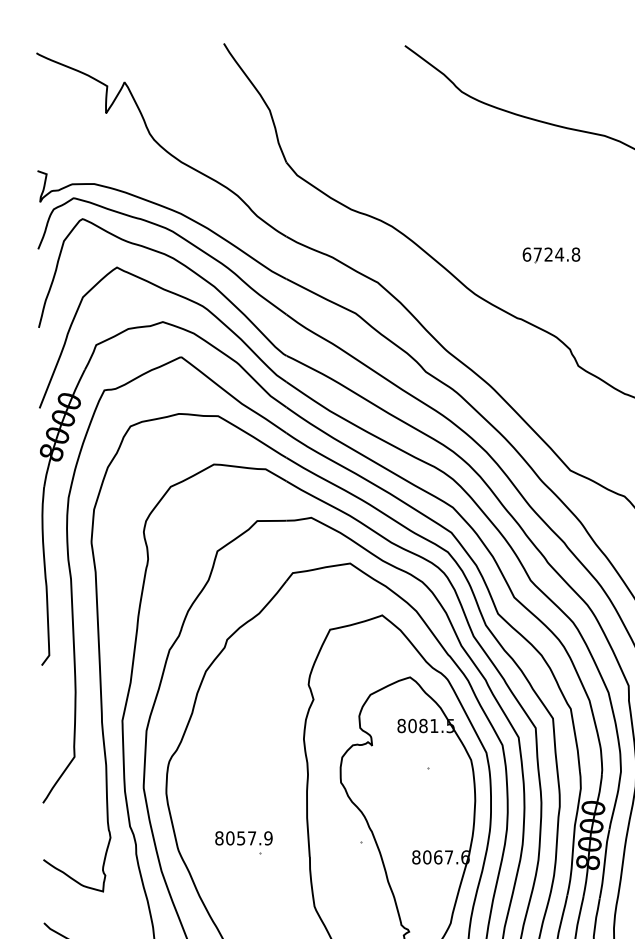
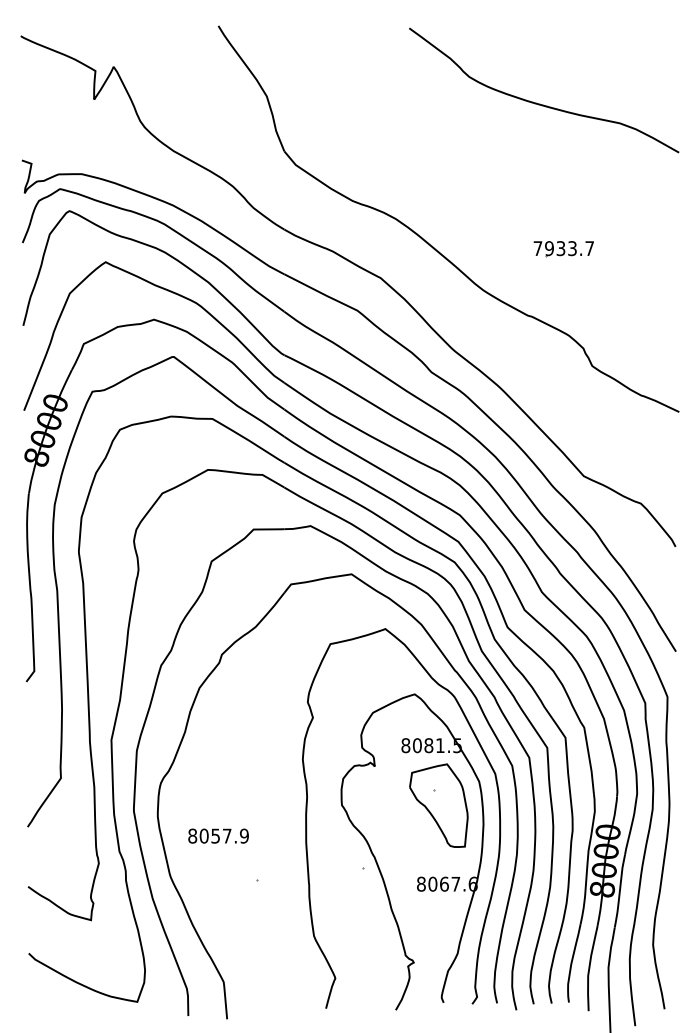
text: (551, 254) -> (563, 248), 6724.8 -> 7933.7
part: (432, 782) -> (438, 805), added
text: (243, 837) -> (218, 835), moved

